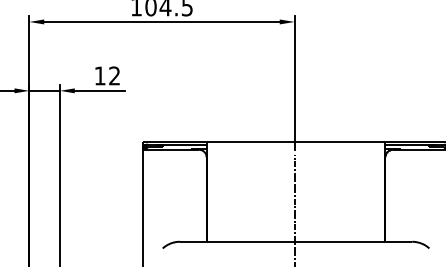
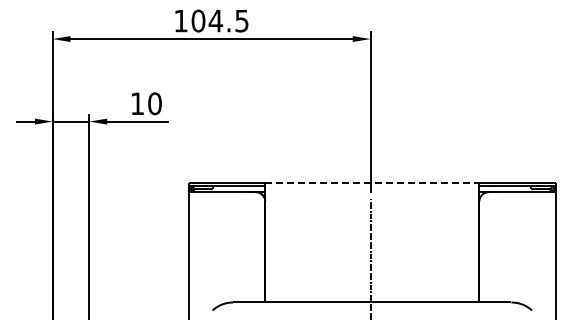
text: (114, 75) -> (154, 103), 12 -> 10
line: (296, 142) -> (372, 183), solid -> dashed

